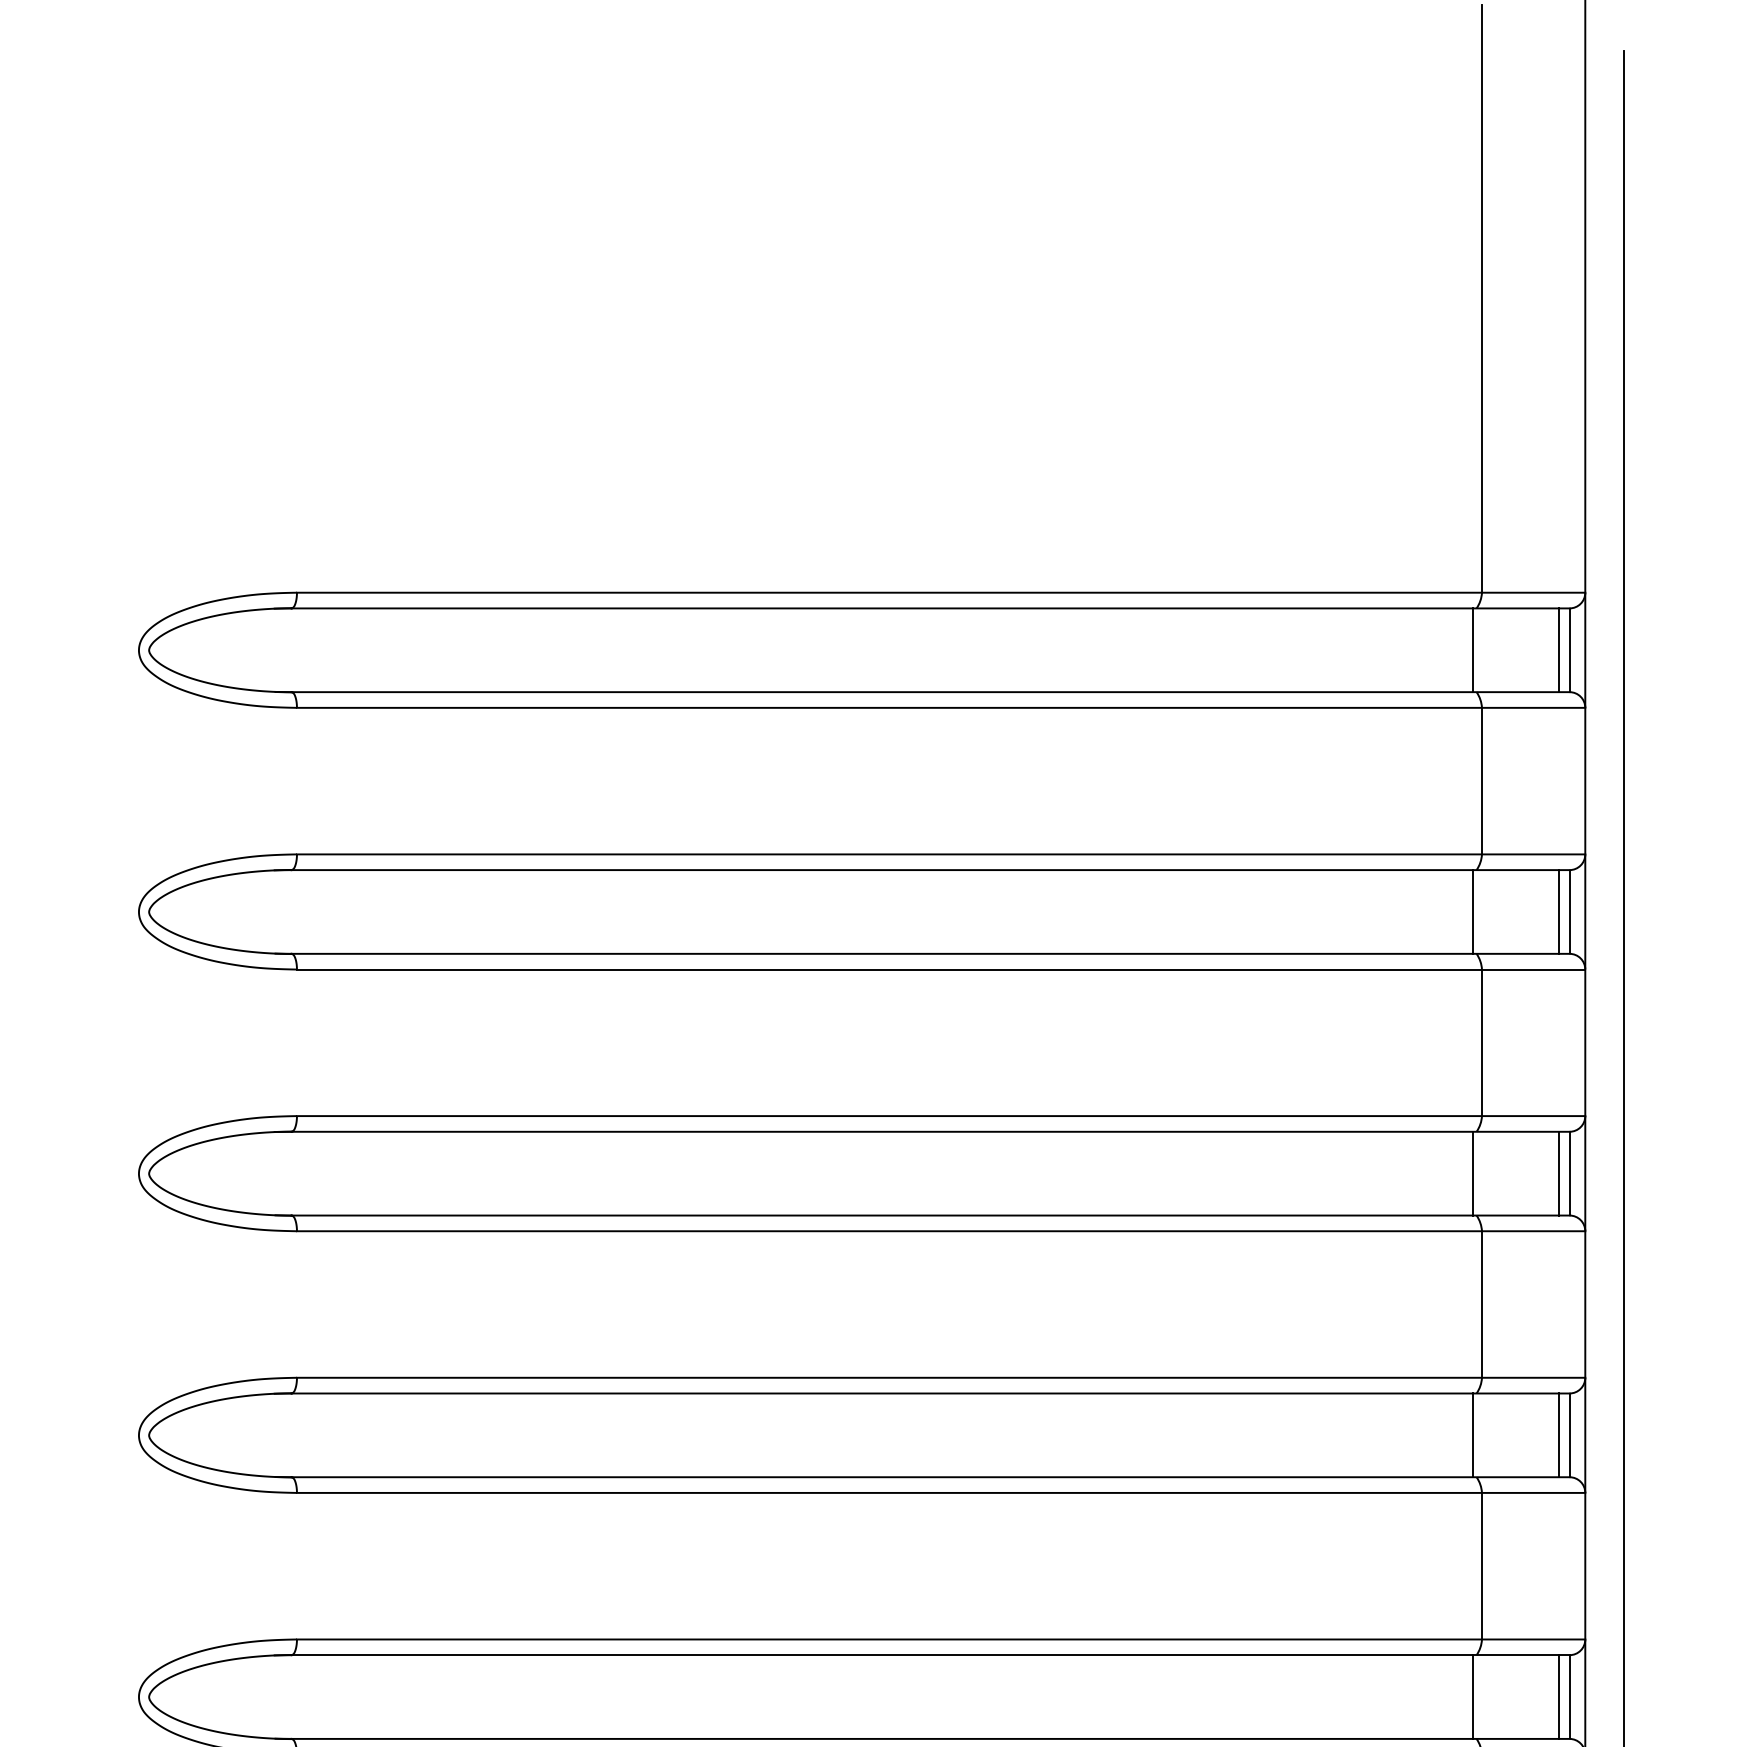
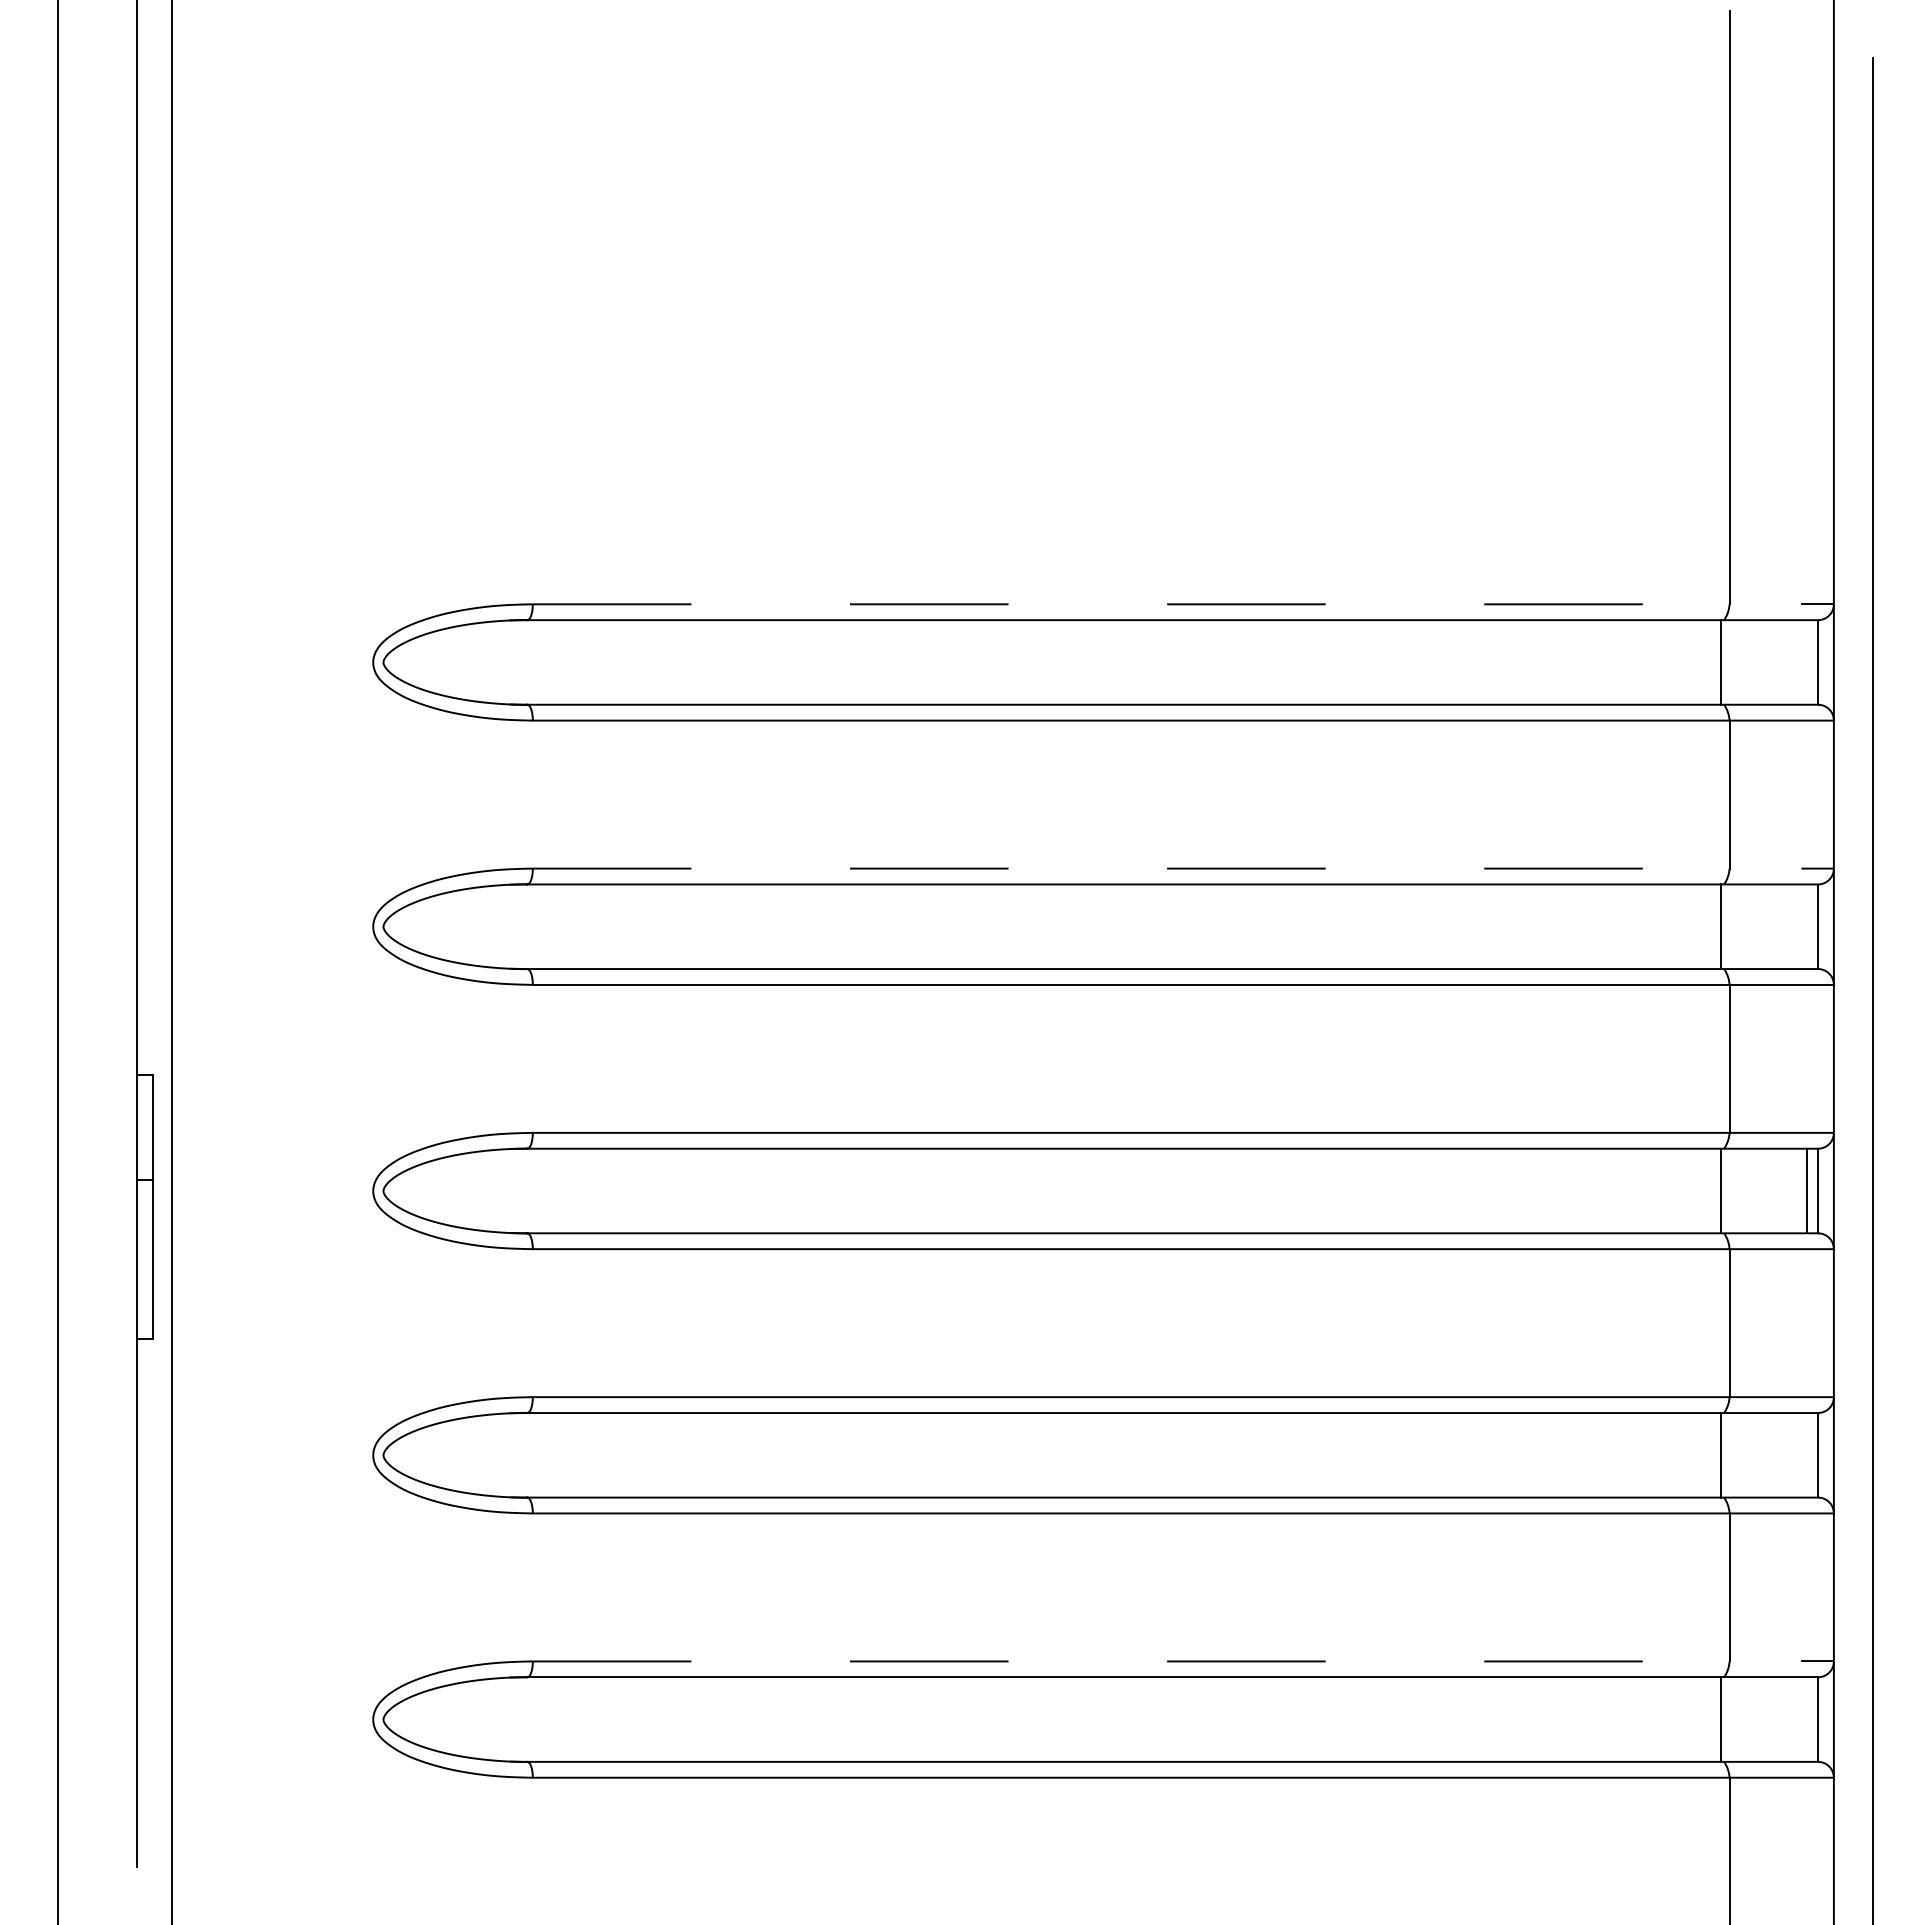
line: (941, 592) -> (1183, 604), solid -> dashed
line: (1559, 650) -> (1807, 662), removed
line: (941, 854) -> (1183, 868), solid -> dashed
line: (1559, 911) -> (1807, 926), removed
line: (1559, 1435) -> (1807, 1455), removed
line: (941, 1639) -> (1183, 1661), solid -> dashed
line: (1559, 1696) -> (1807, 1719), removed

